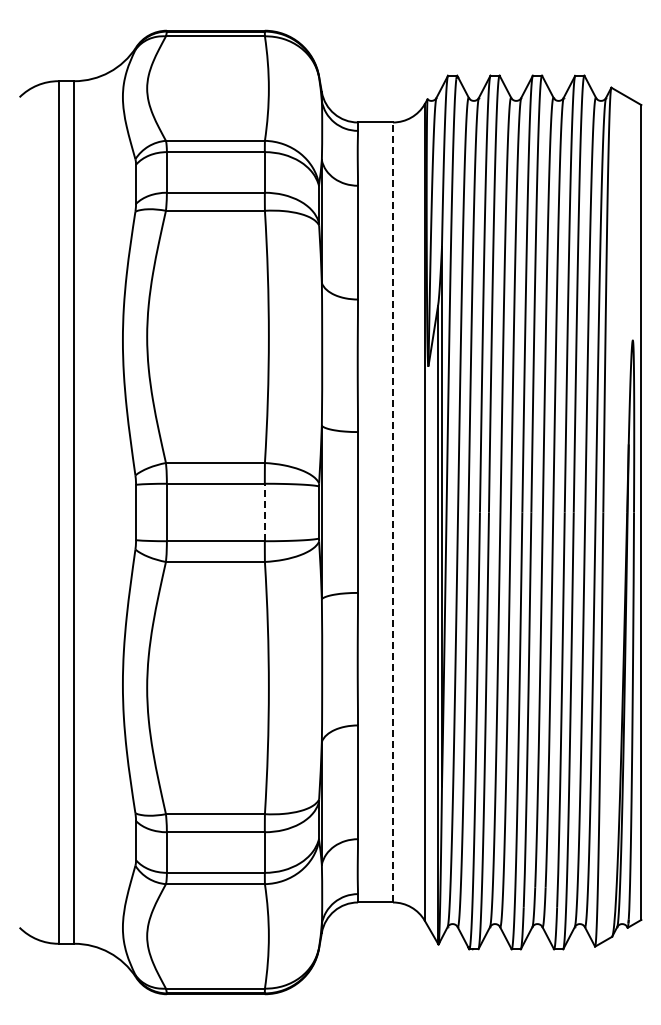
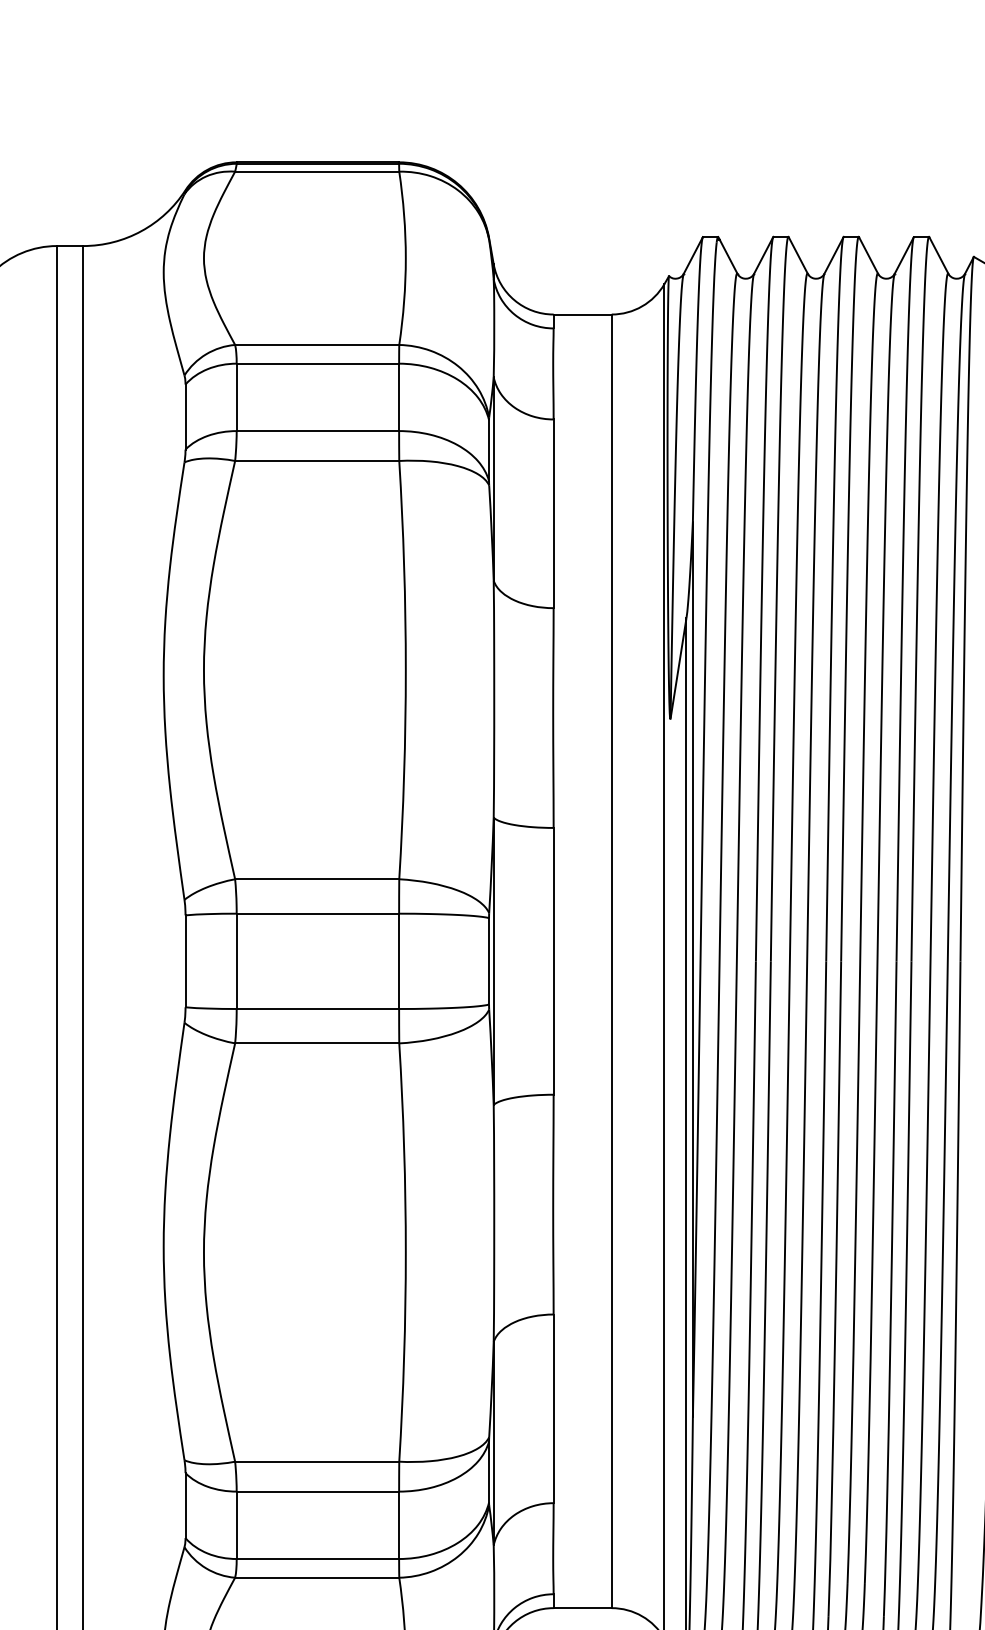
line: (264, 512) -> (398, 961), dashed -> solid
line: (393, 512) -> (612, 961), dashed -> solid

